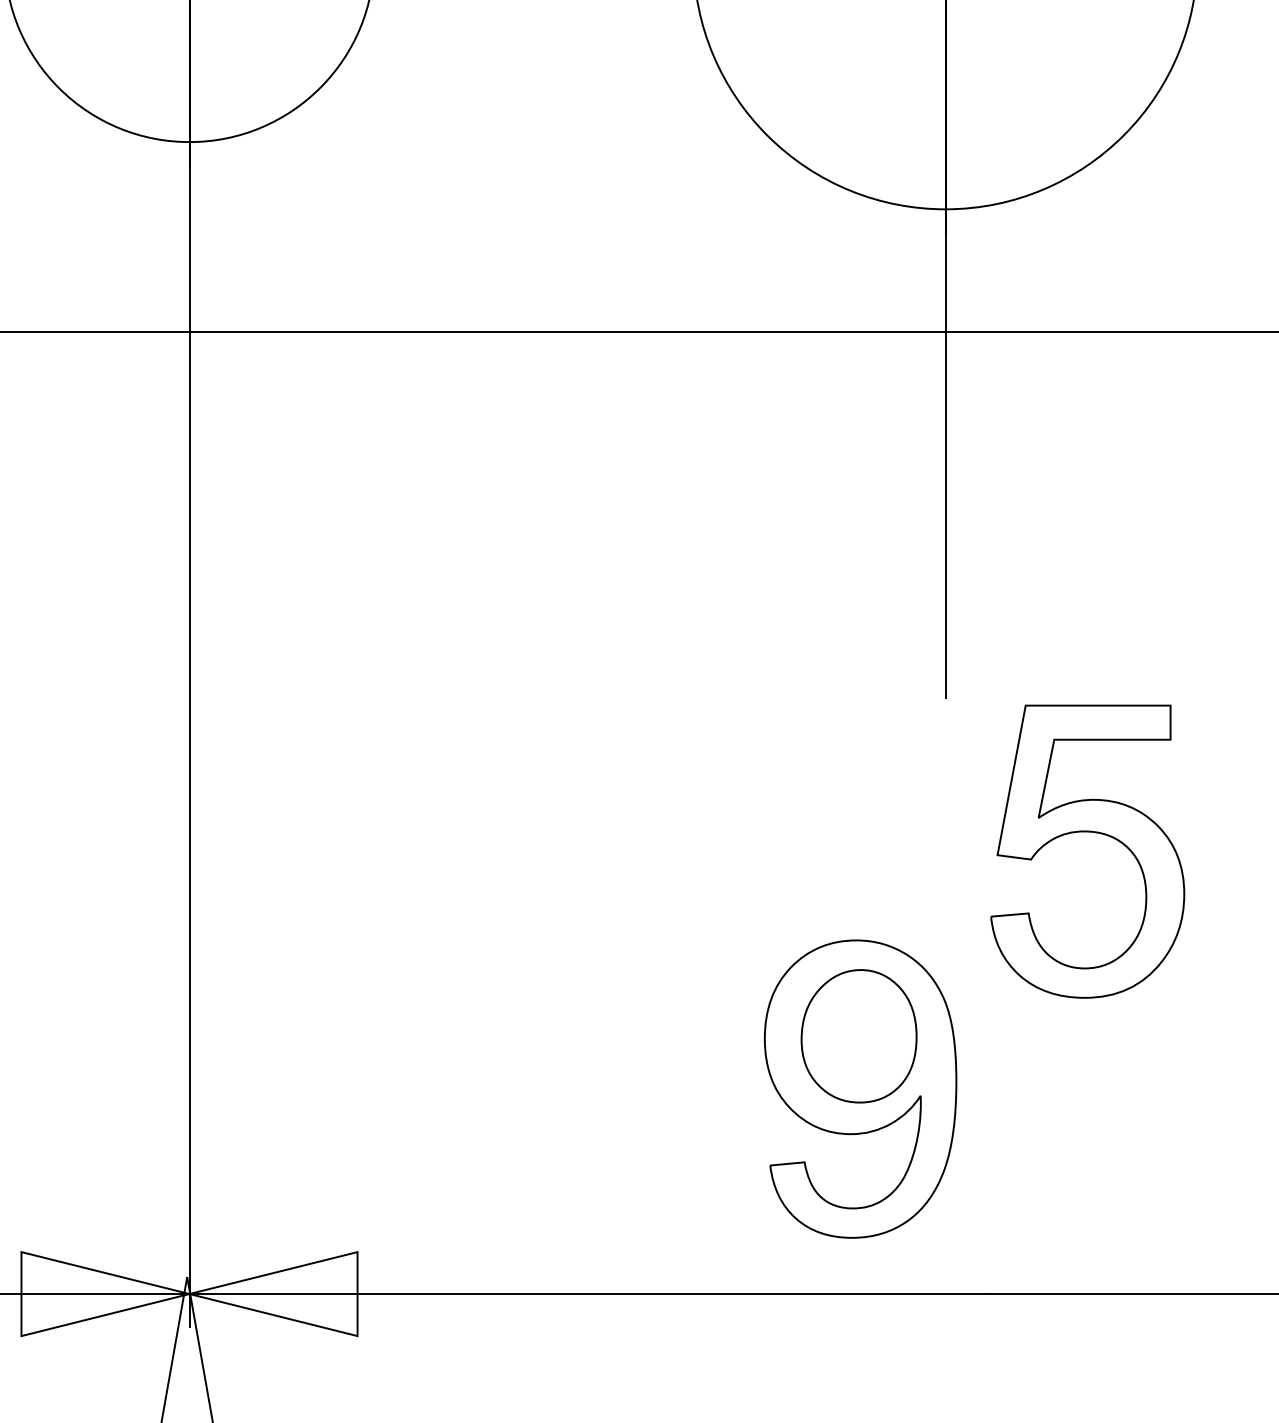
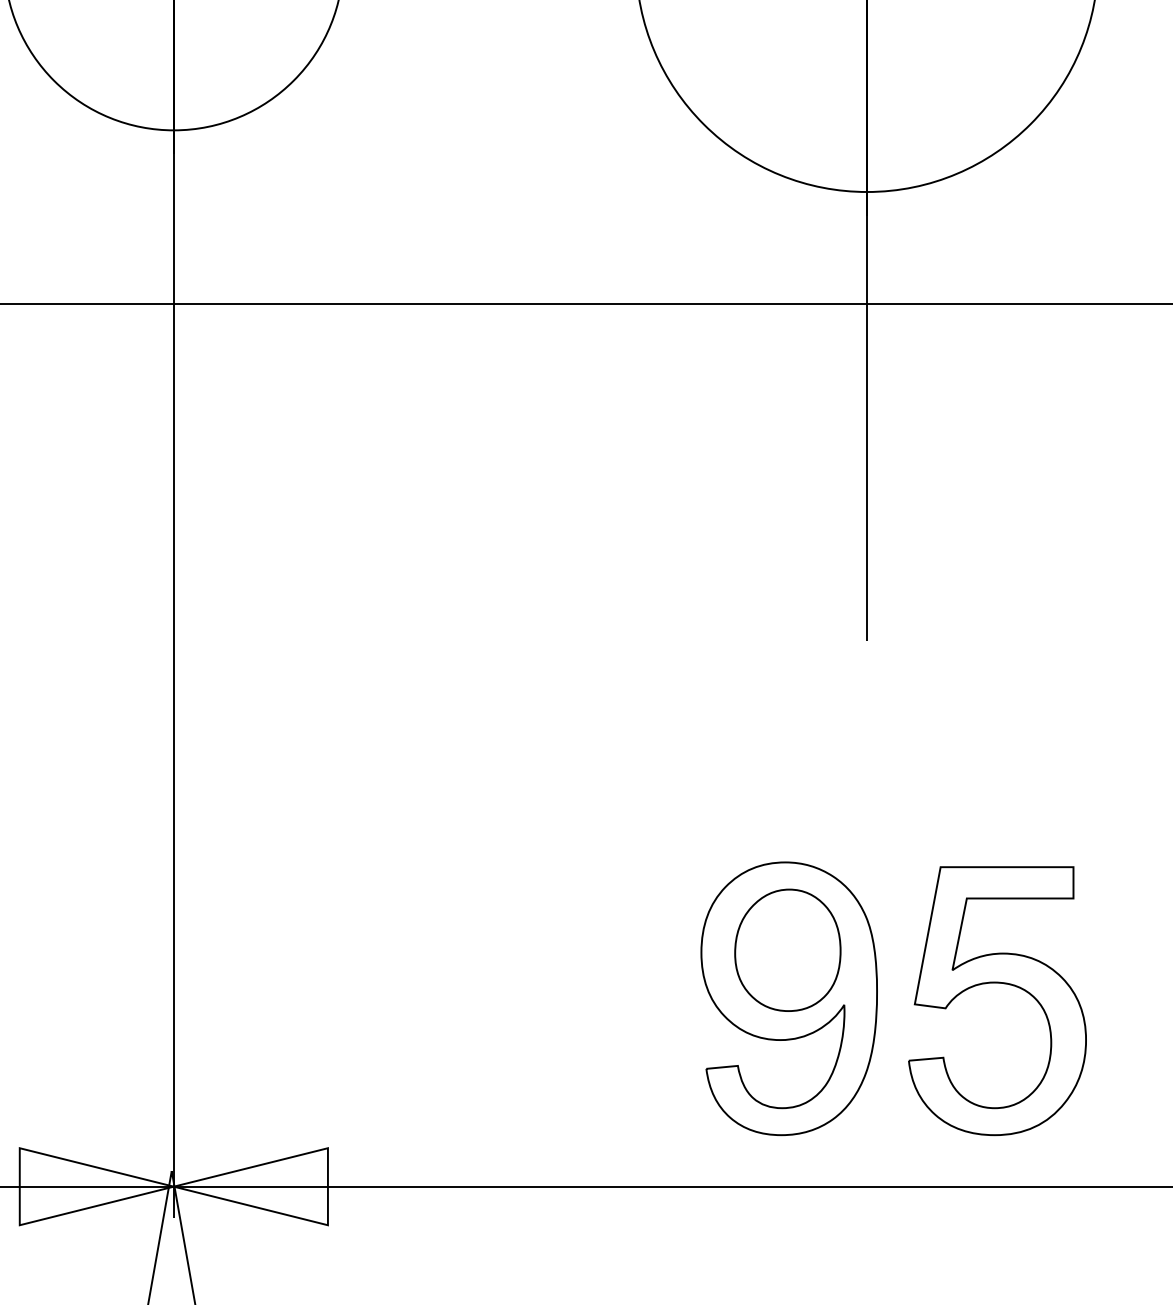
part: (1087, 832) -> (997, 983), moved

